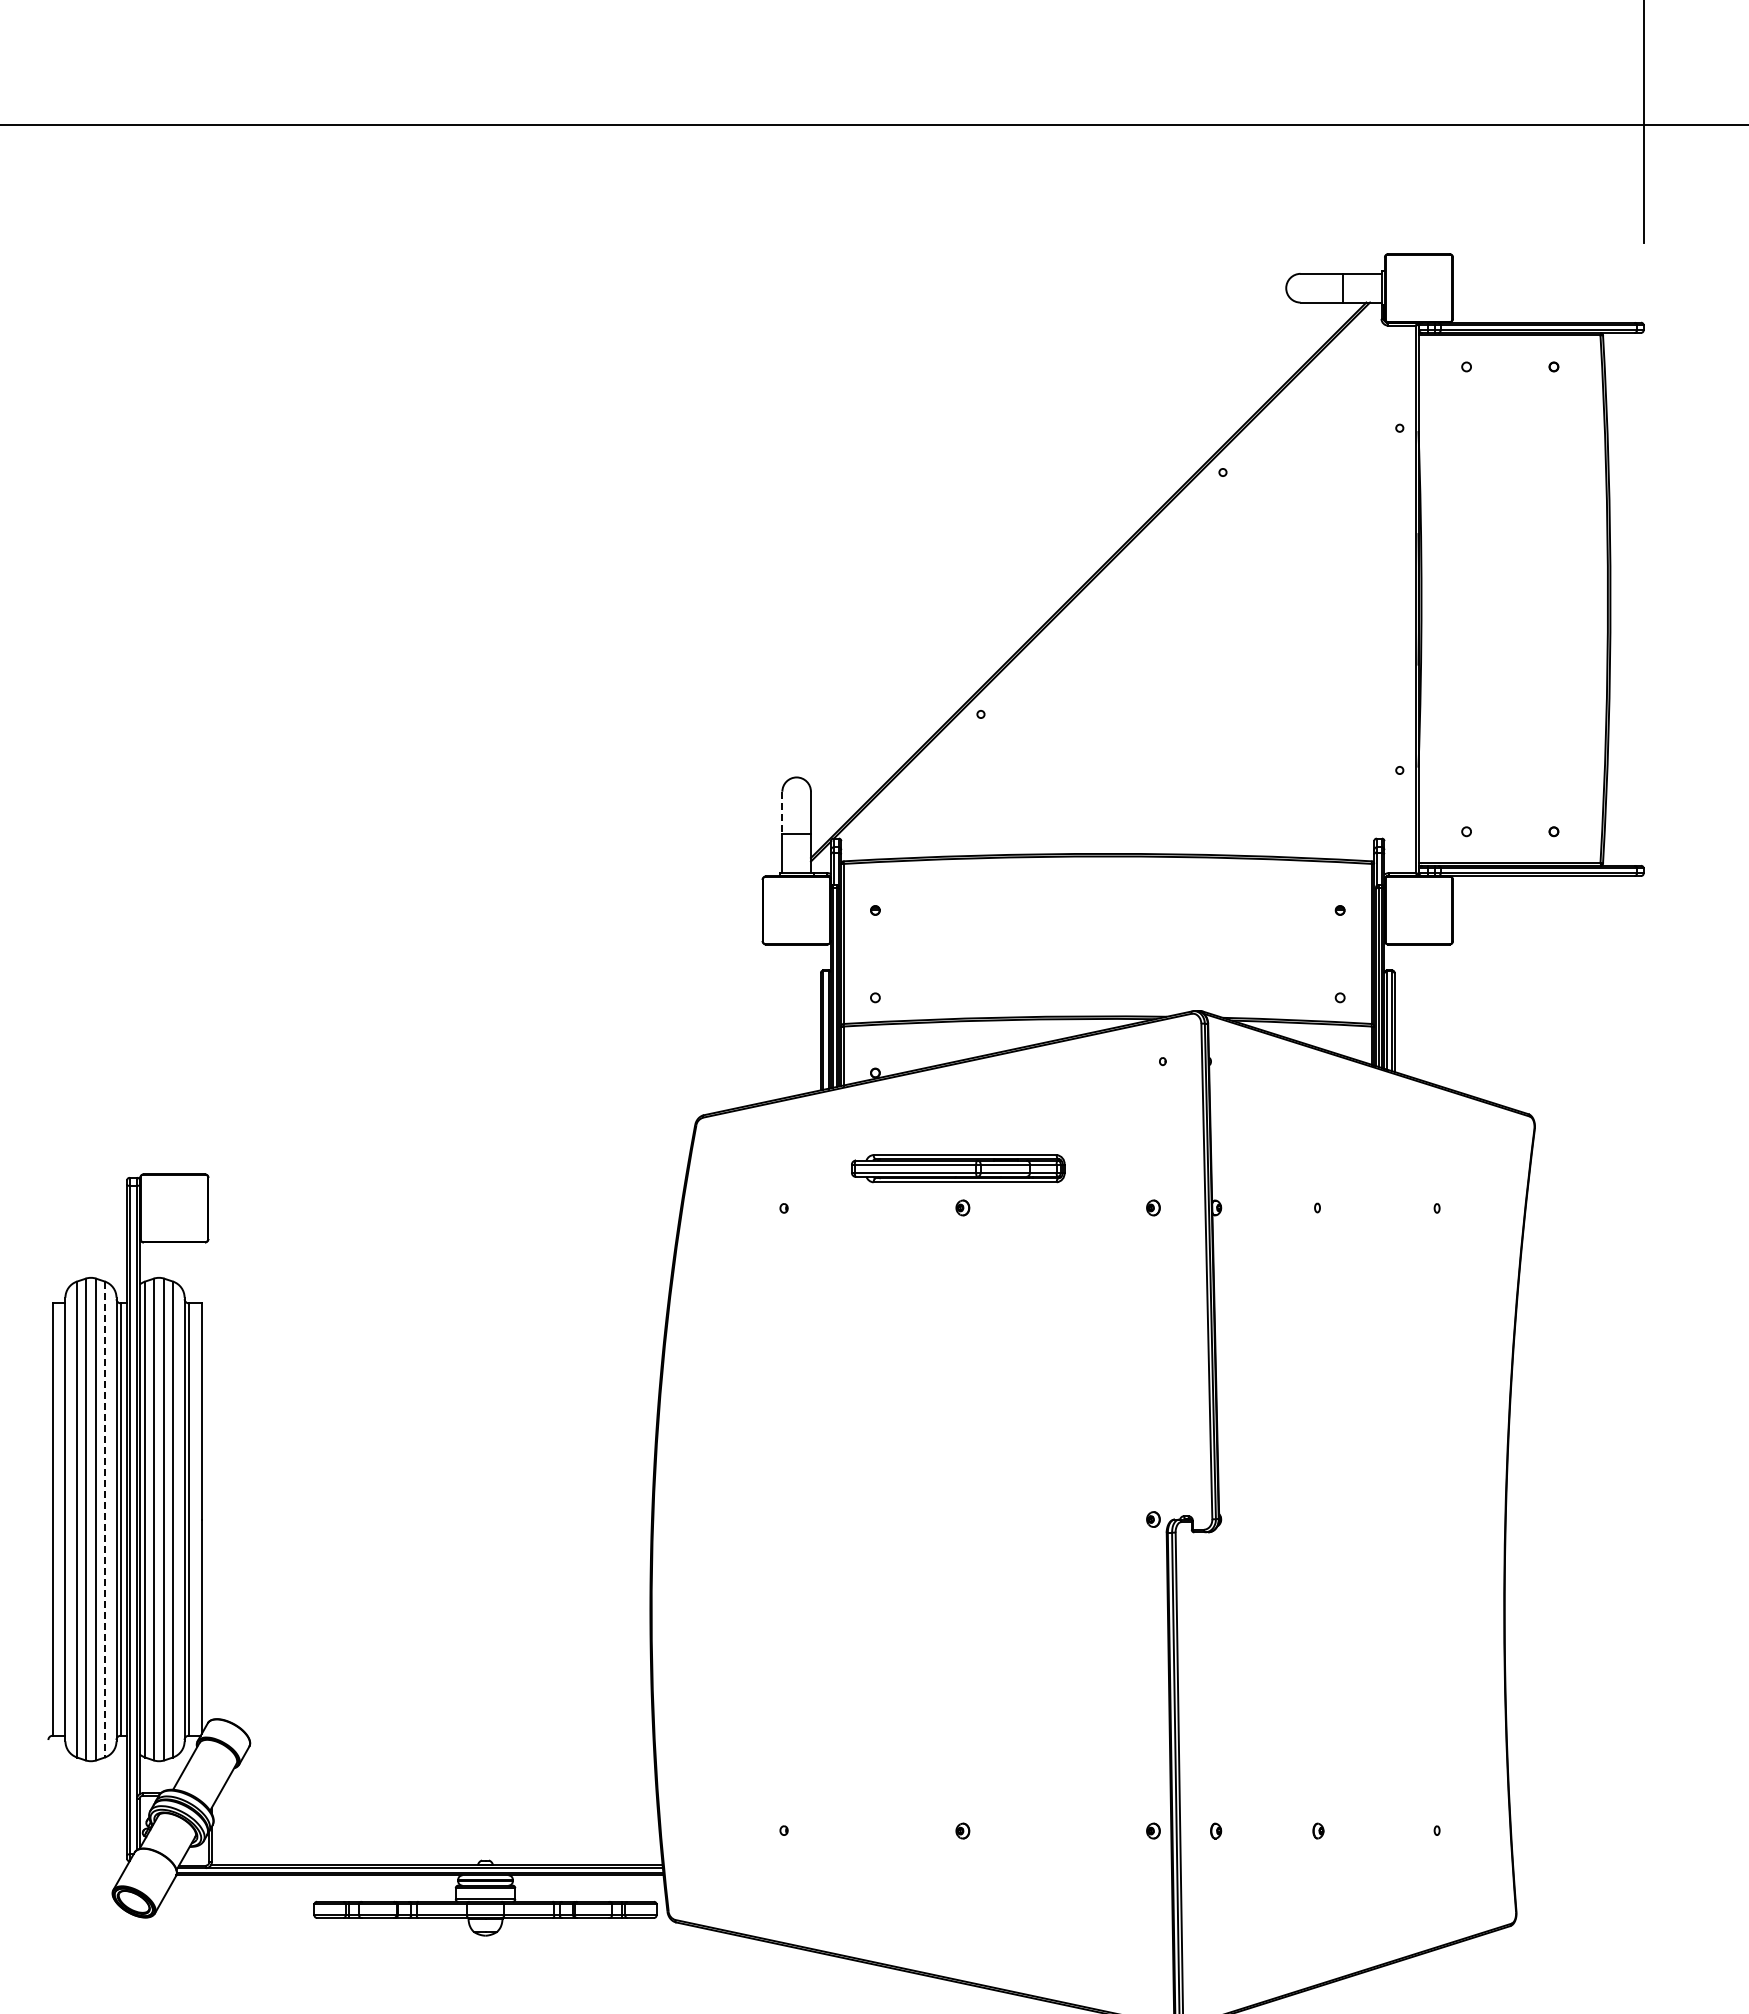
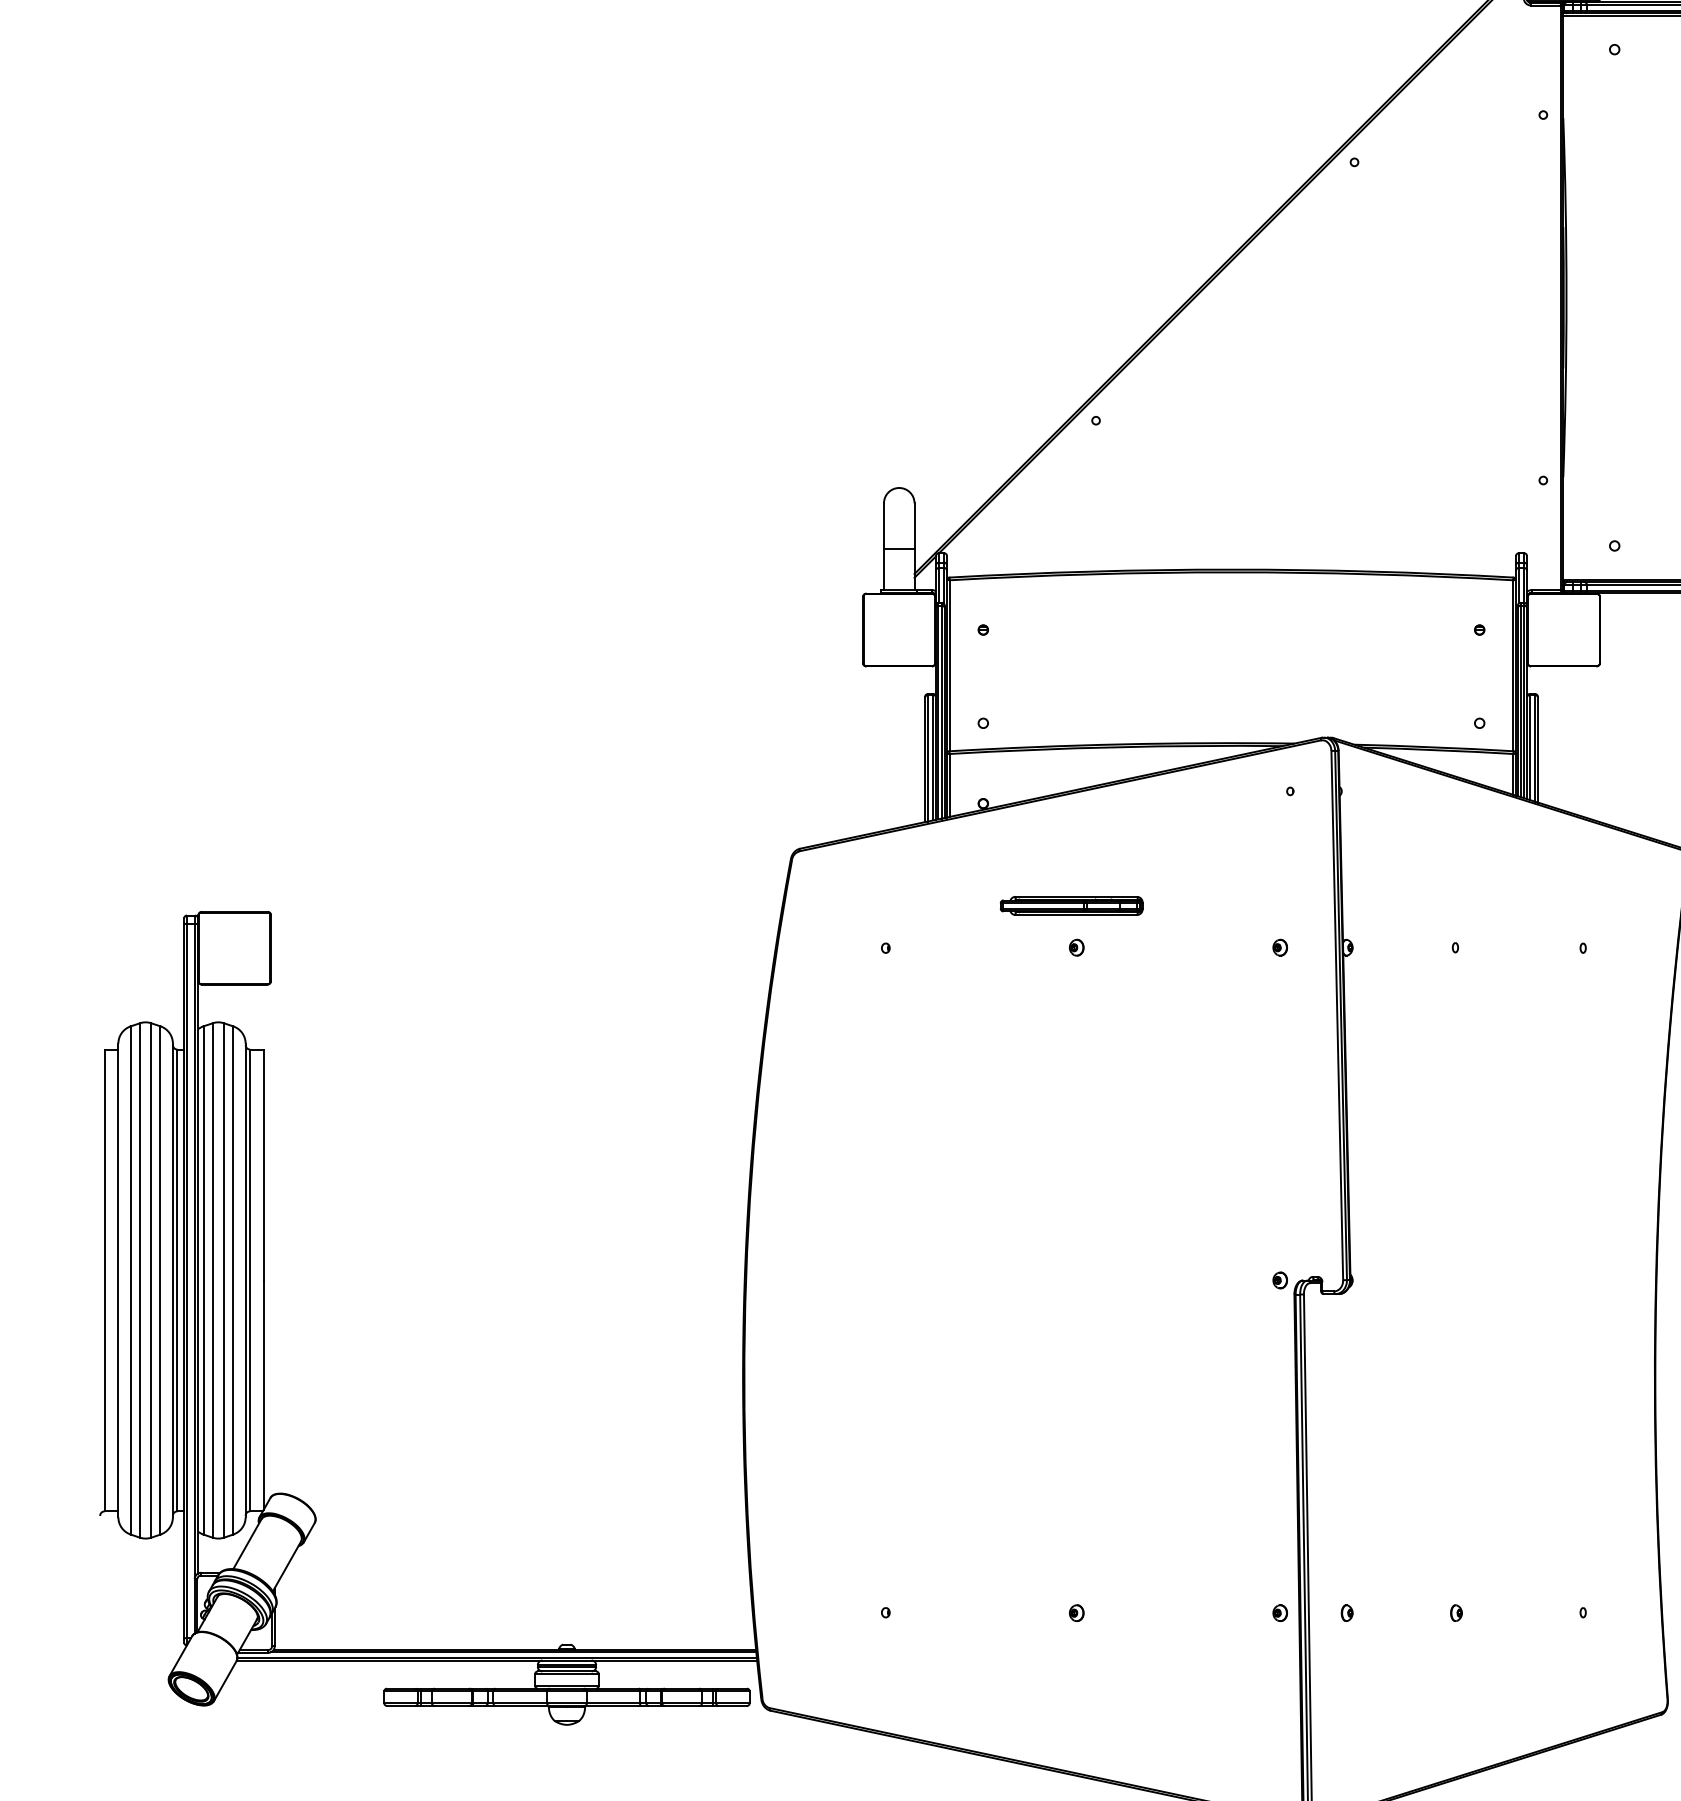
line: (782, 813) -> (884, 526), dashed -> solid
part: (957, 1168) -> (1071, 905), size x0.62
line: (104, 1519) -> (160, 1280), dashed -> solid

